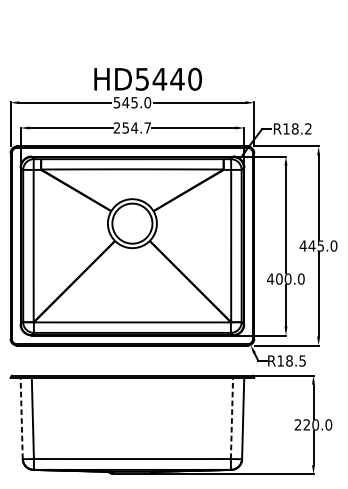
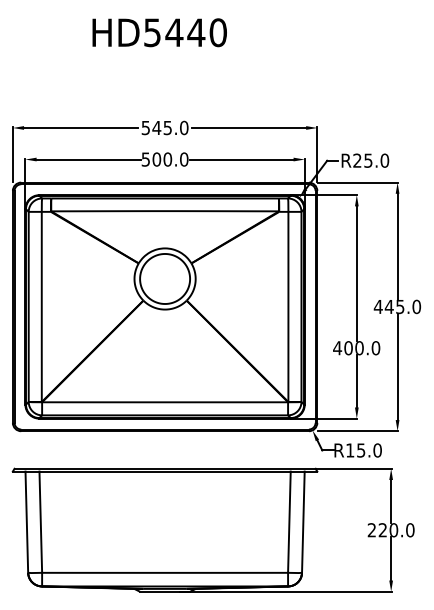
text: (147, 79) -> (159, 32), moved
text: (131, 127) -> (164, 159), 254.7 -> 500.0
text: (297, 128) -> (371, 160), R18.2 -> R25.0
text: (296, 361) -> (369, 450), R18.5 -> R15.0
line: (21, 418) -> (26, 522), dashed -> solid
line: (232, 418) -> (289, 522), dashed -> solid

